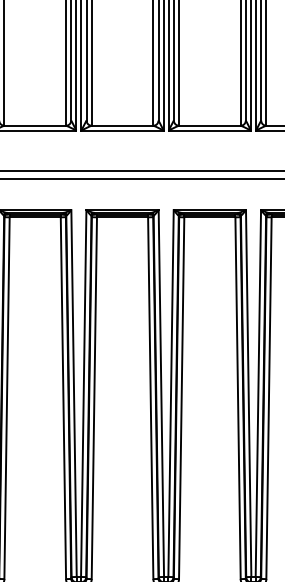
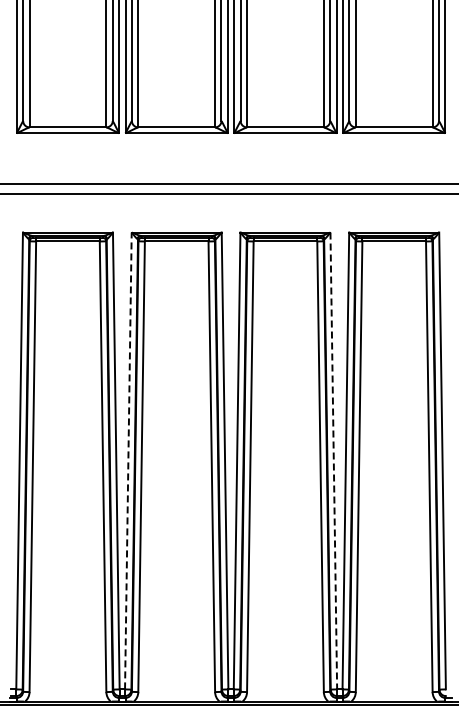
line: (83, 393) -> (128, 460), solid -> dashed
line: (248, 393) -> (333, 461), solid -> dashed

